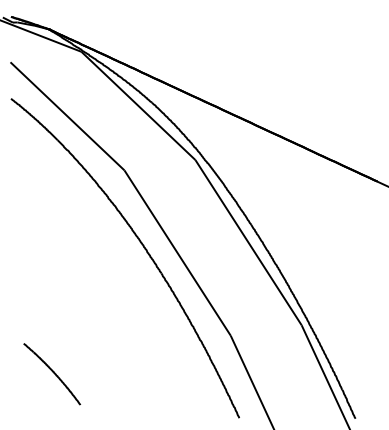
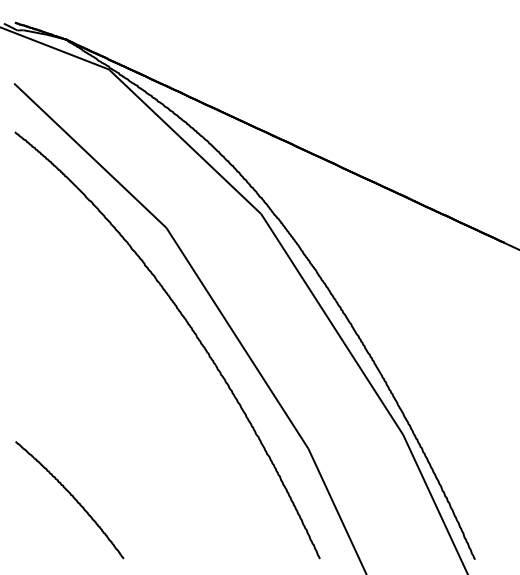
part: (51, 374) -> (69, 500), size x1.43

